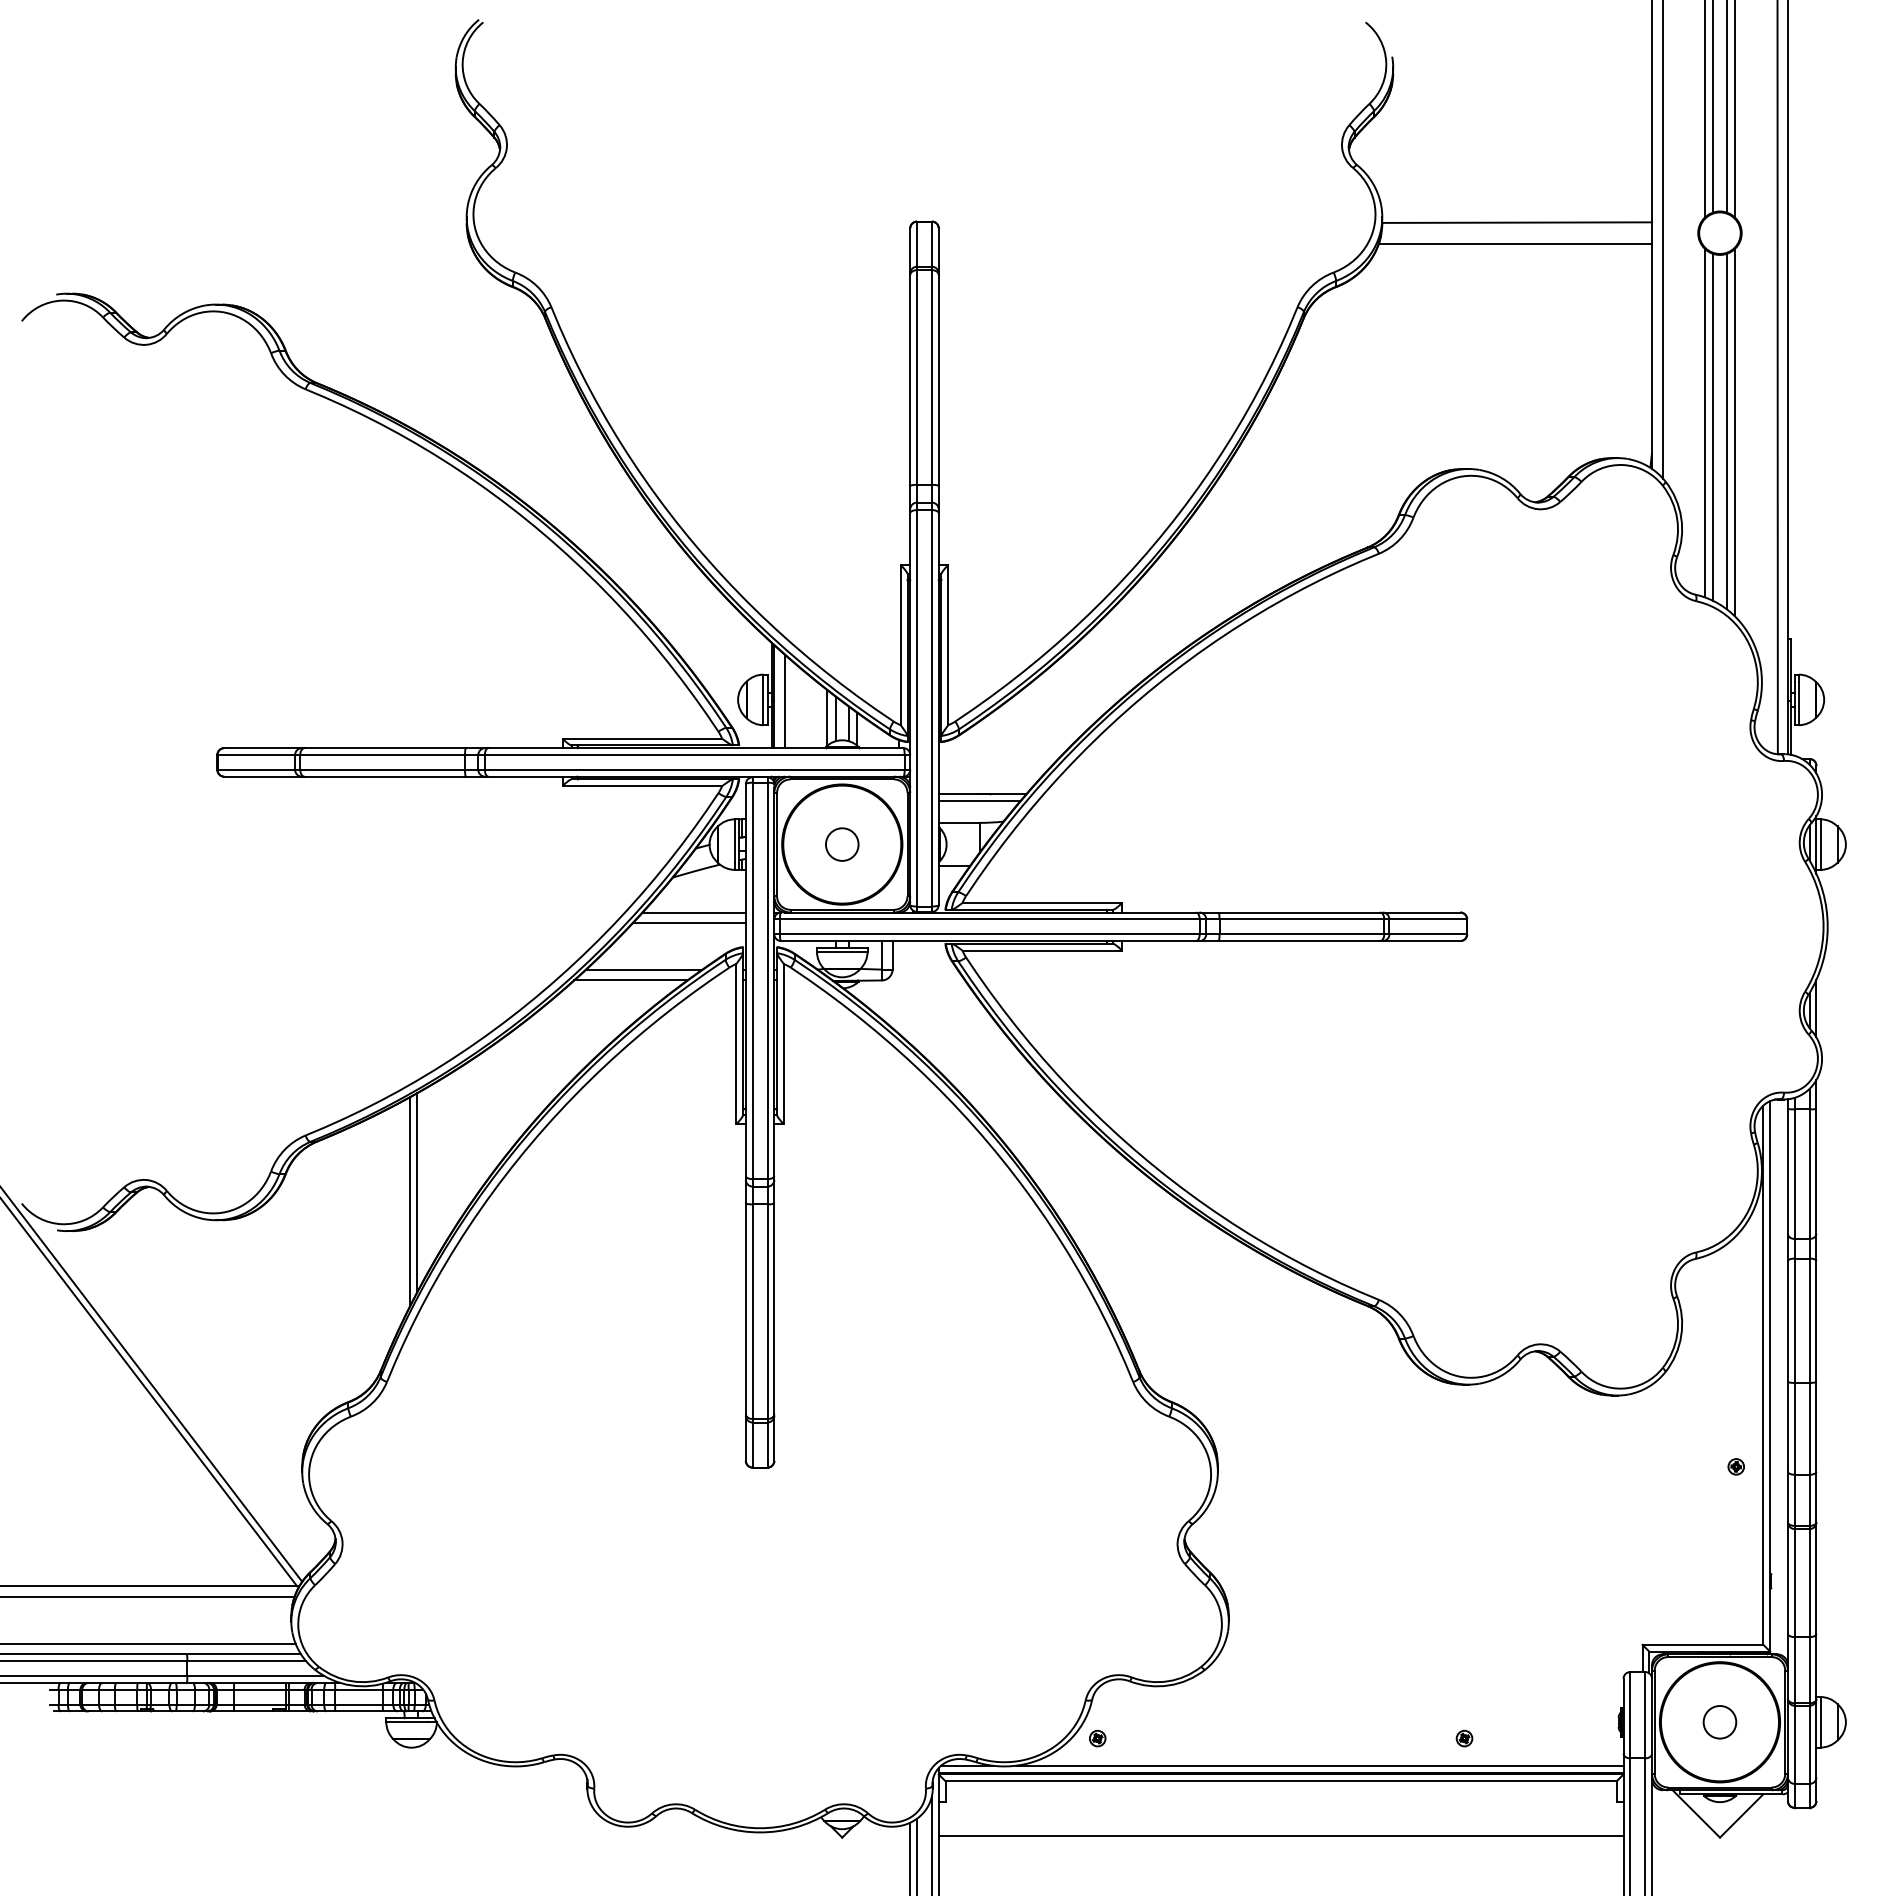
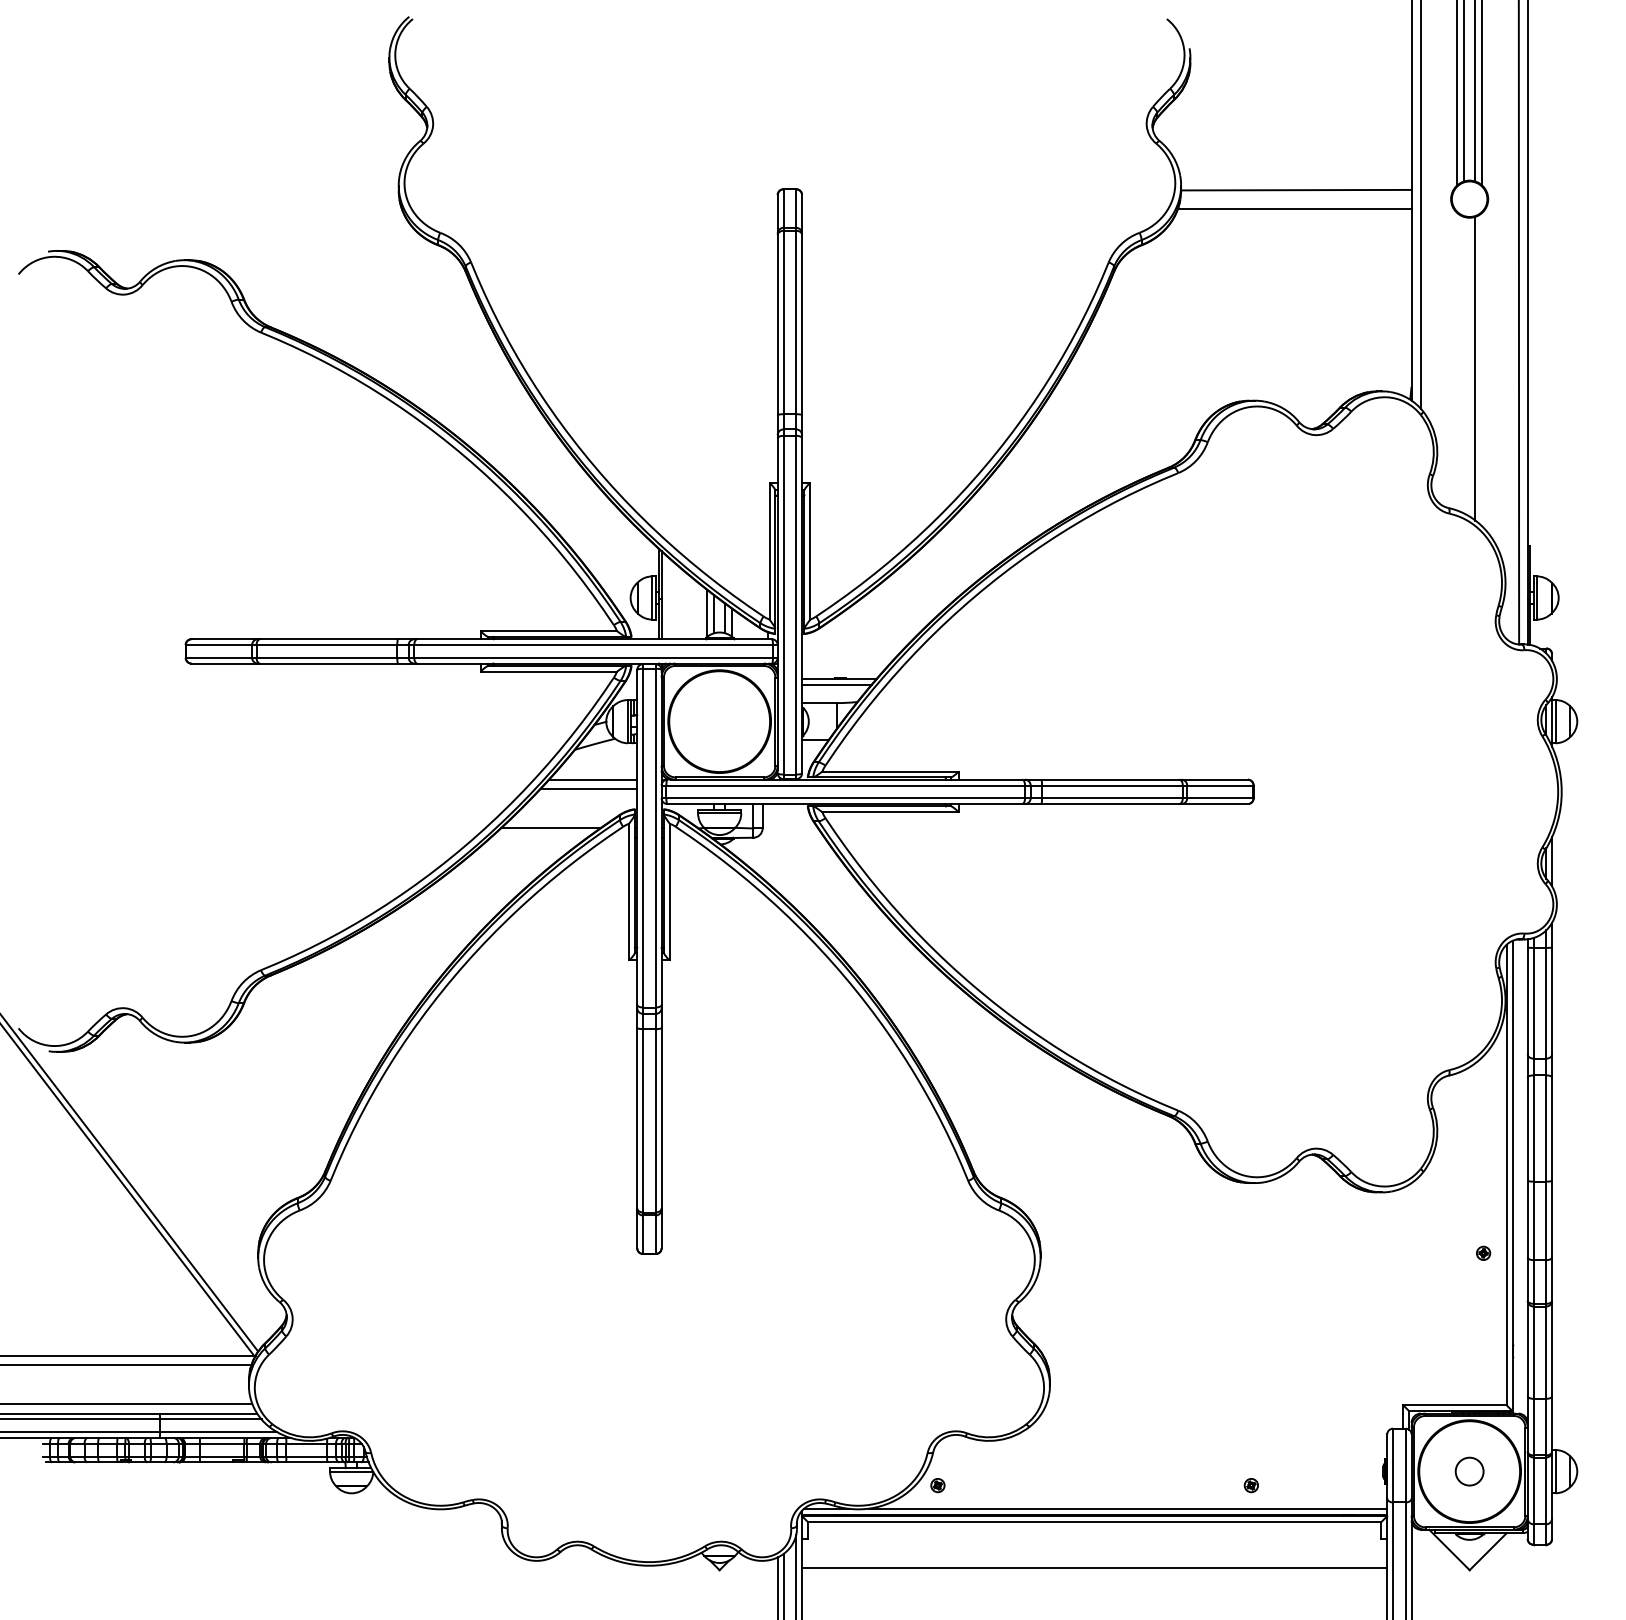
line: (1705, 423) -> (1457, 361), removed
line: (1713, 426) -> (1464, 364), removed
line: (1734, 432) -> (1482, 369), removed
line: (785, 701) -> (671, 599), removed
circle: (842, 844) -> (719, 721), removed
line: (630, 980) -> (538, 837), removed
line: (417, 1192) -> (356, 1018), removed
line: (410, 1201) -> (350, 1026), removed

